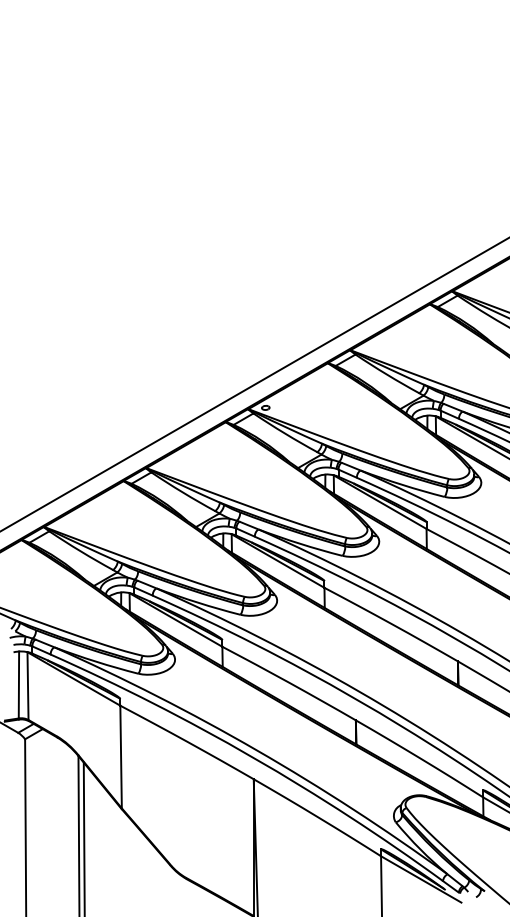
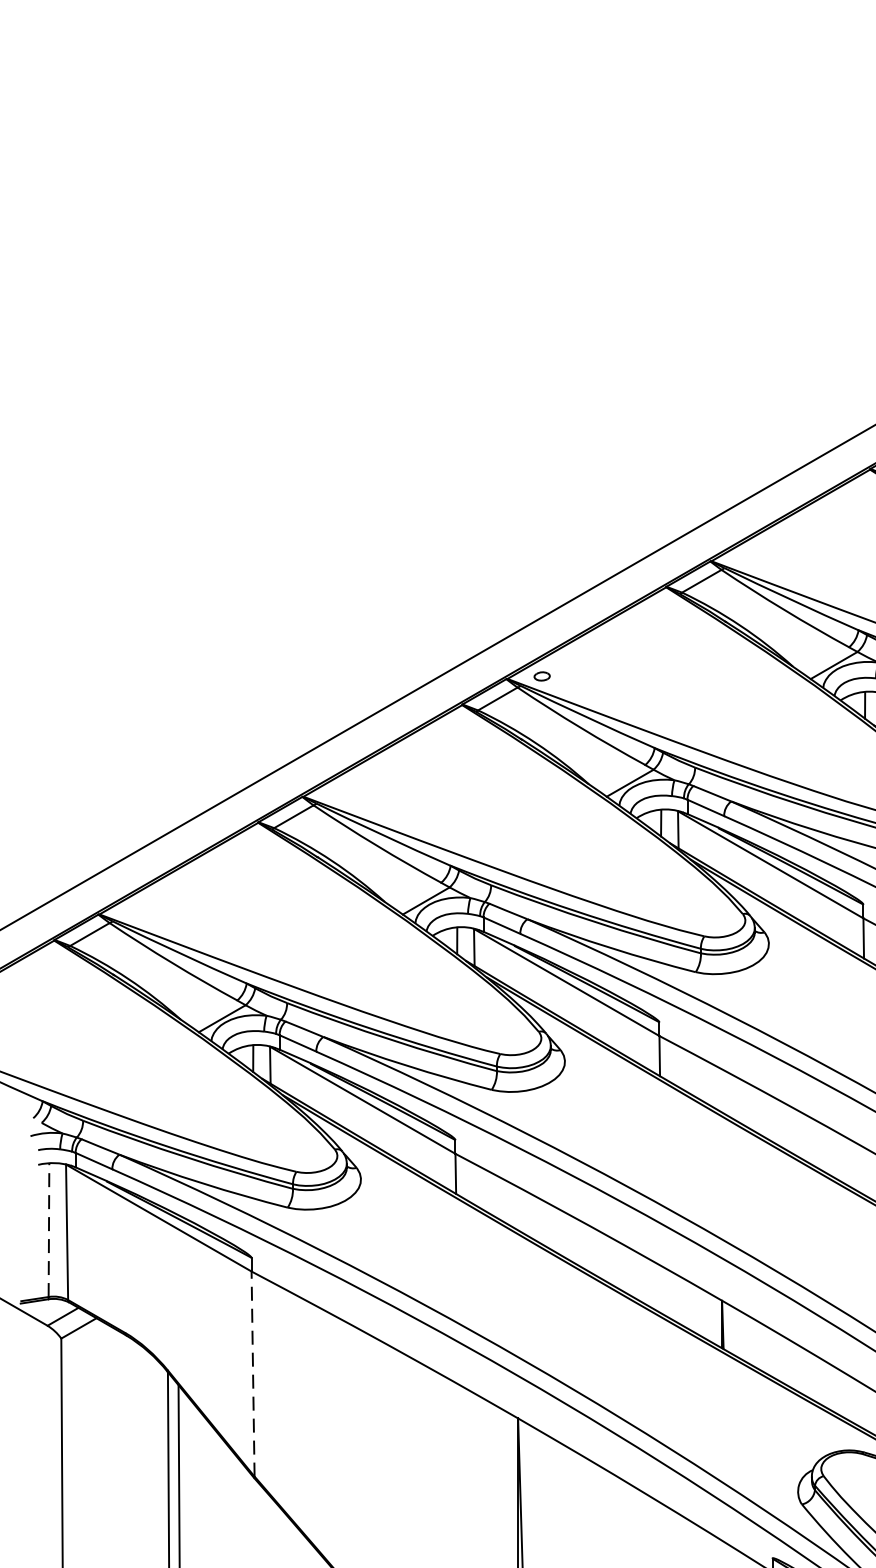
line: (18, 684) -> (48, 1229), solid -> dashed
line: (121, 756) -> (253, 1372), solid -> dashed

